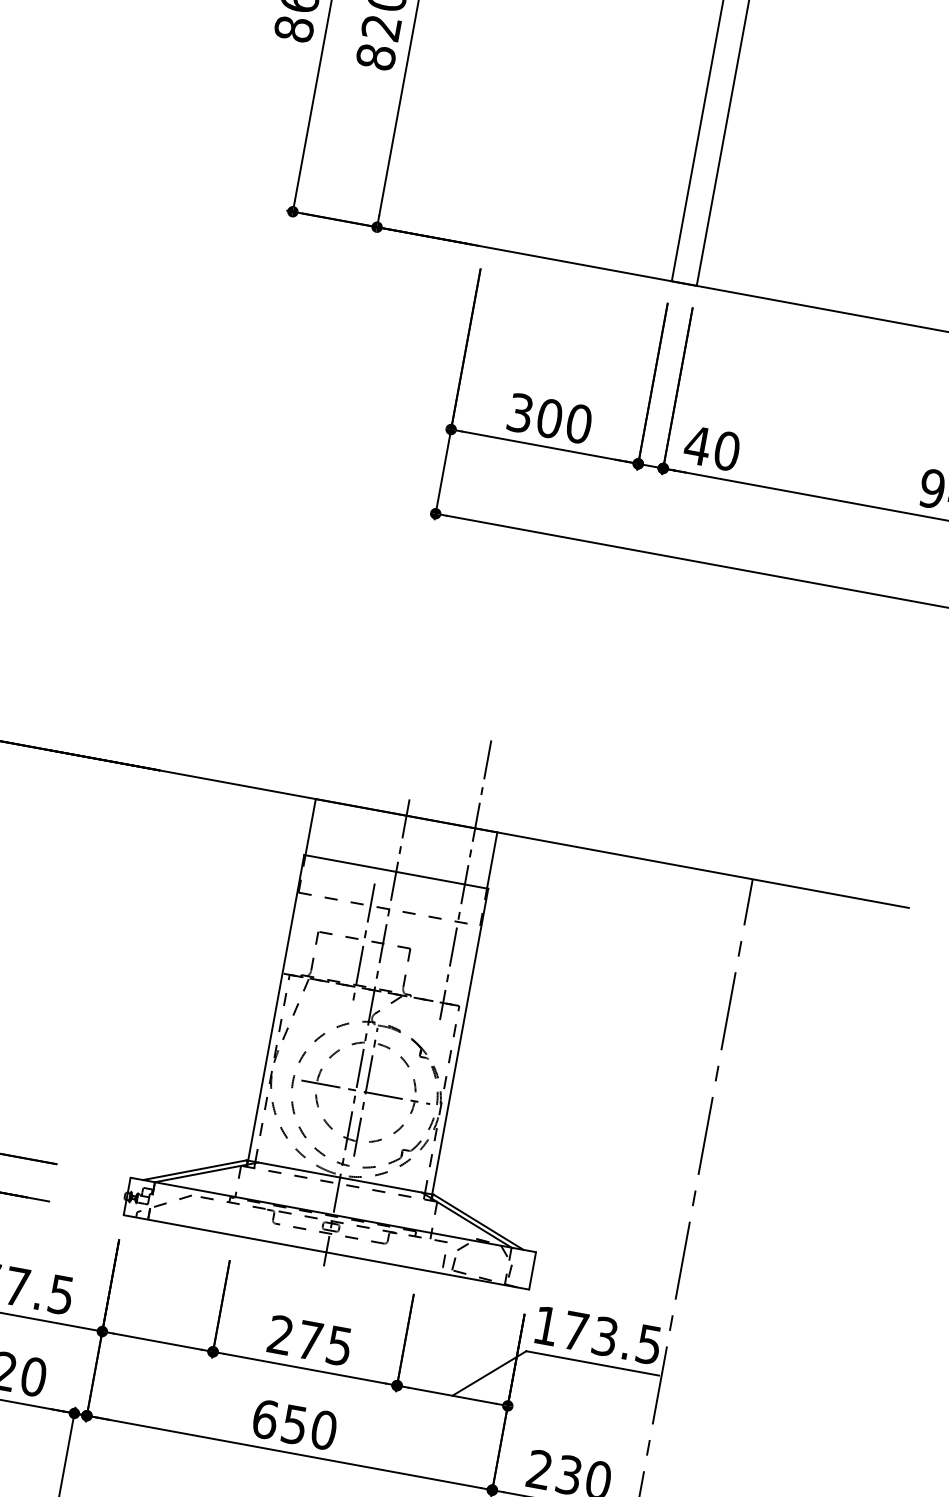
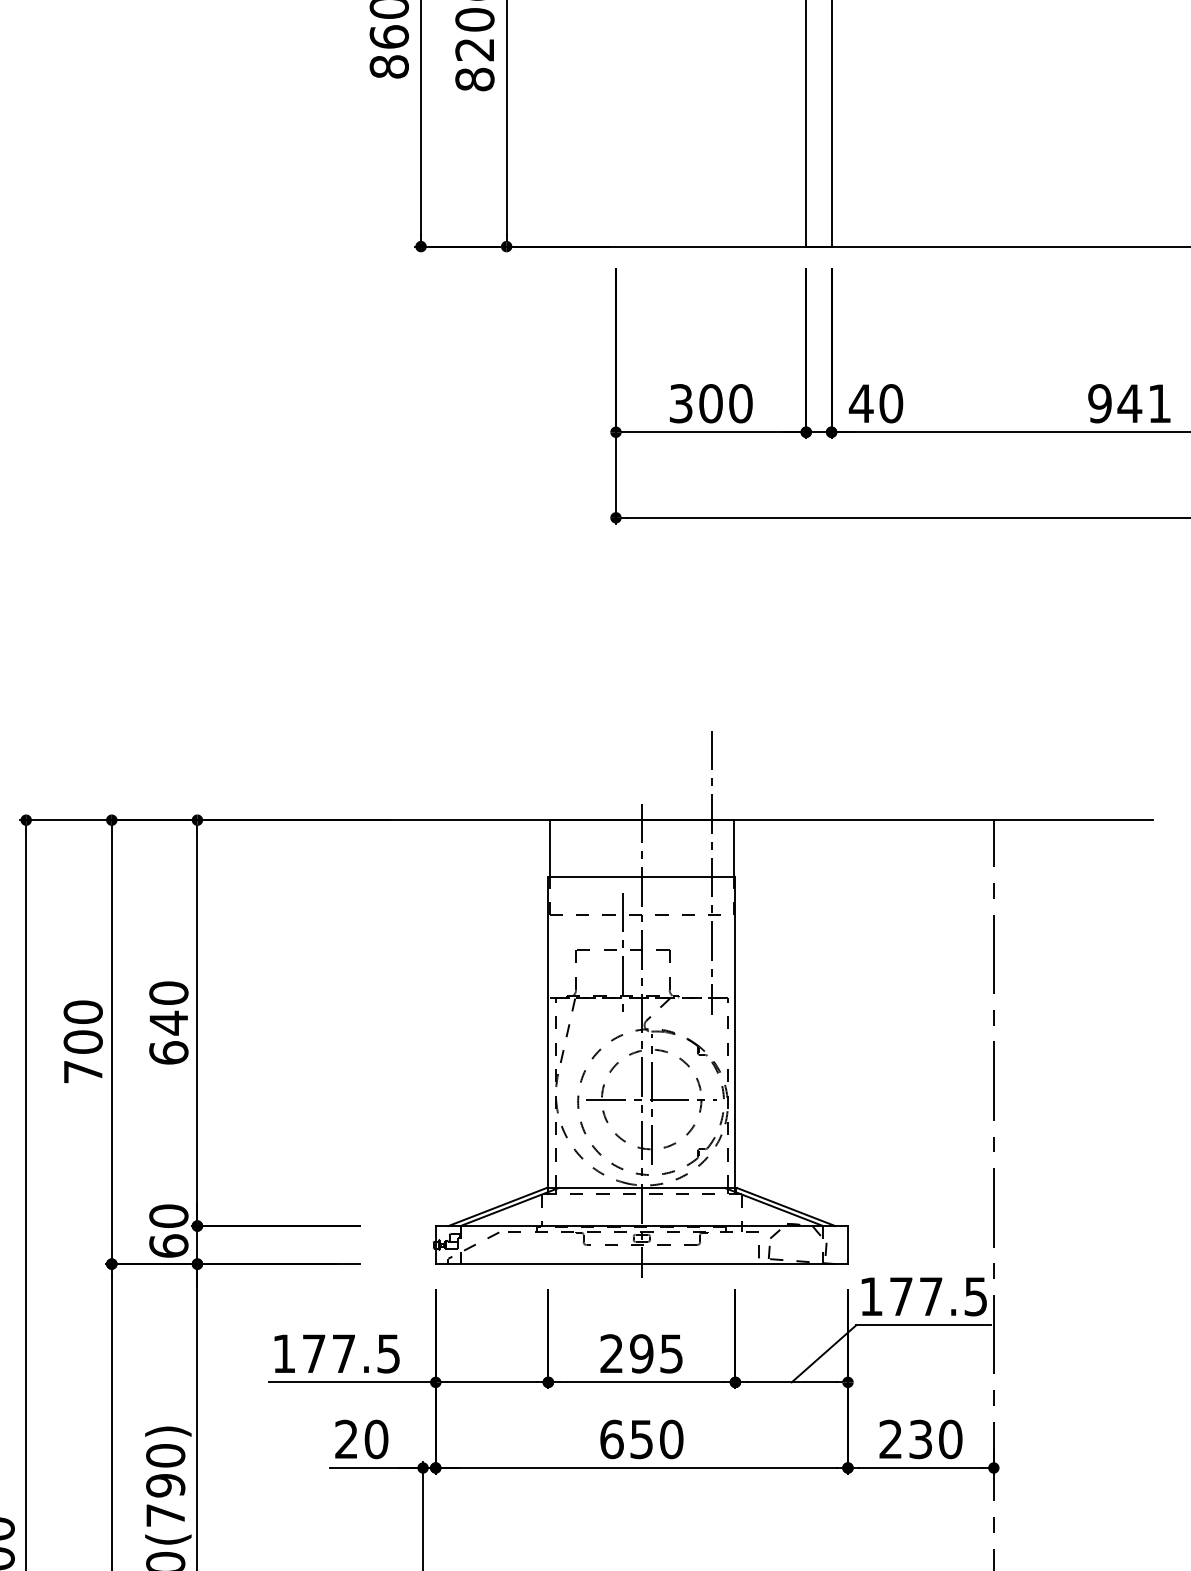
text: (605, 1336) -> (931, 1296), 173.5 -> 177.5
text: (309, 1340) -> (641, 1353), 275 -> 295

